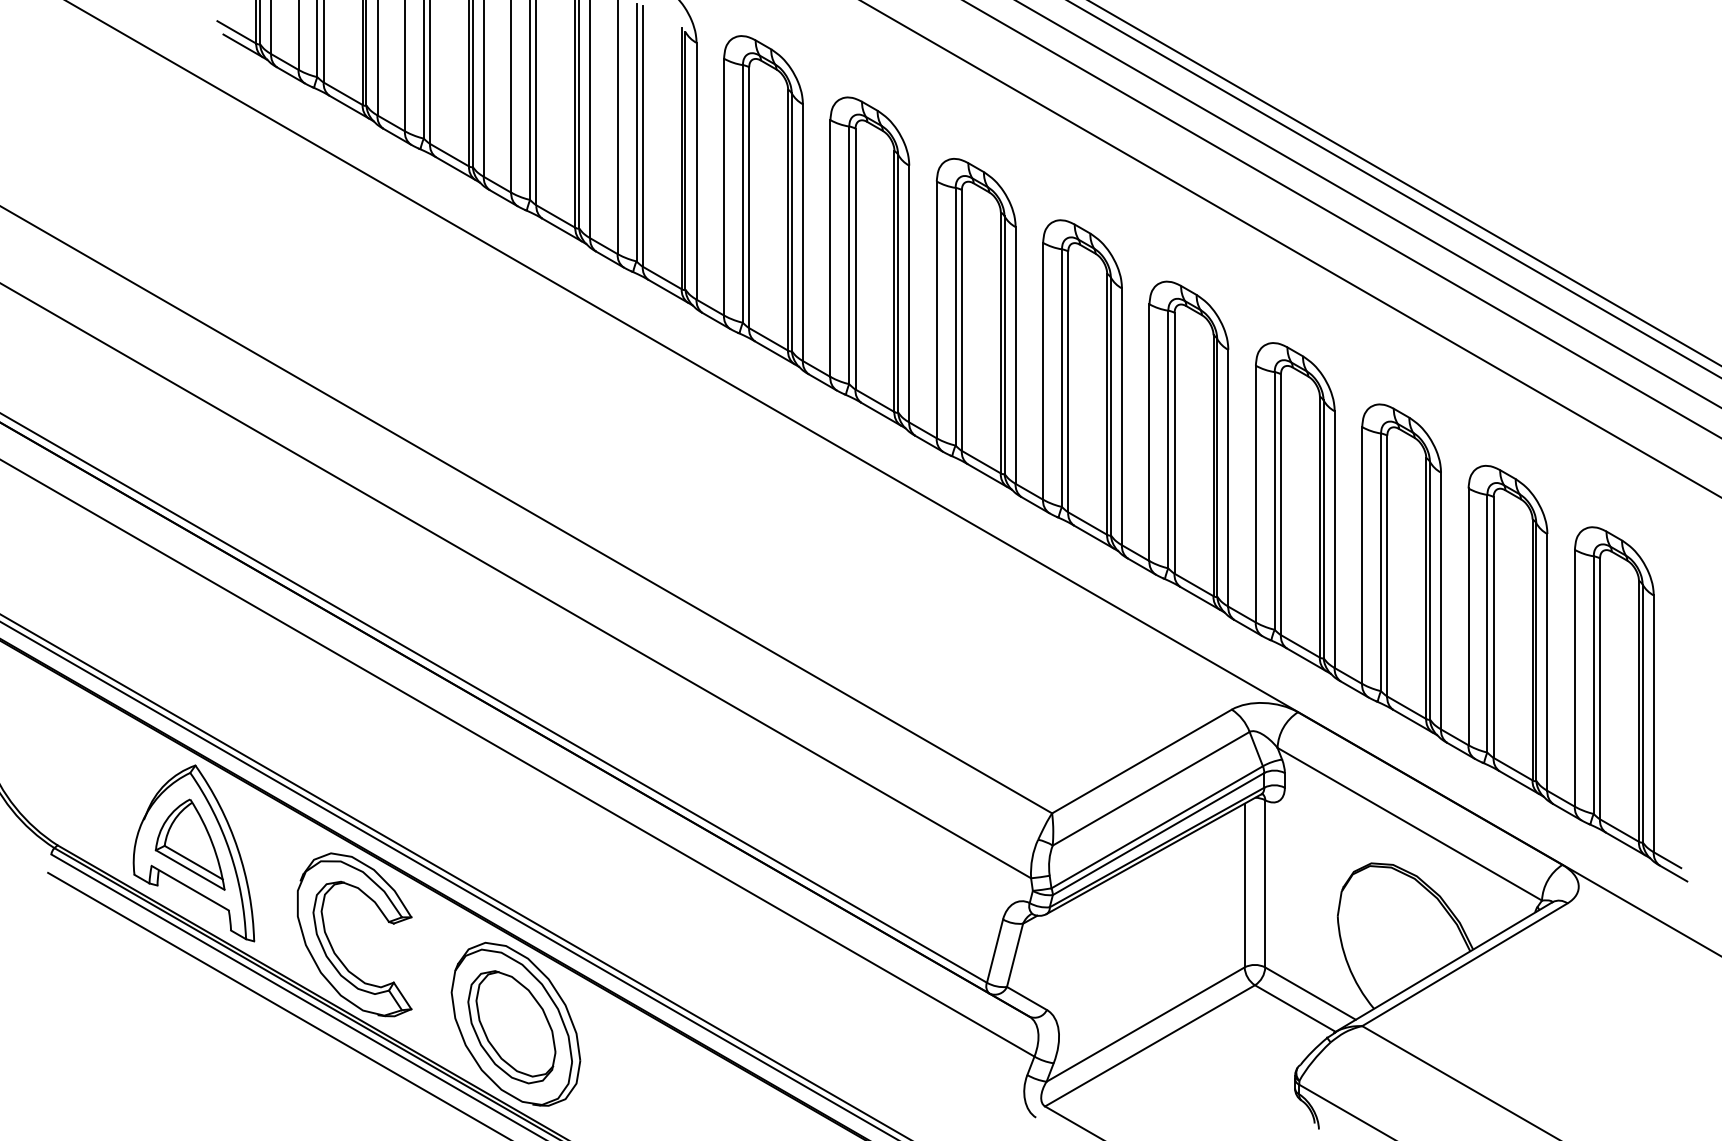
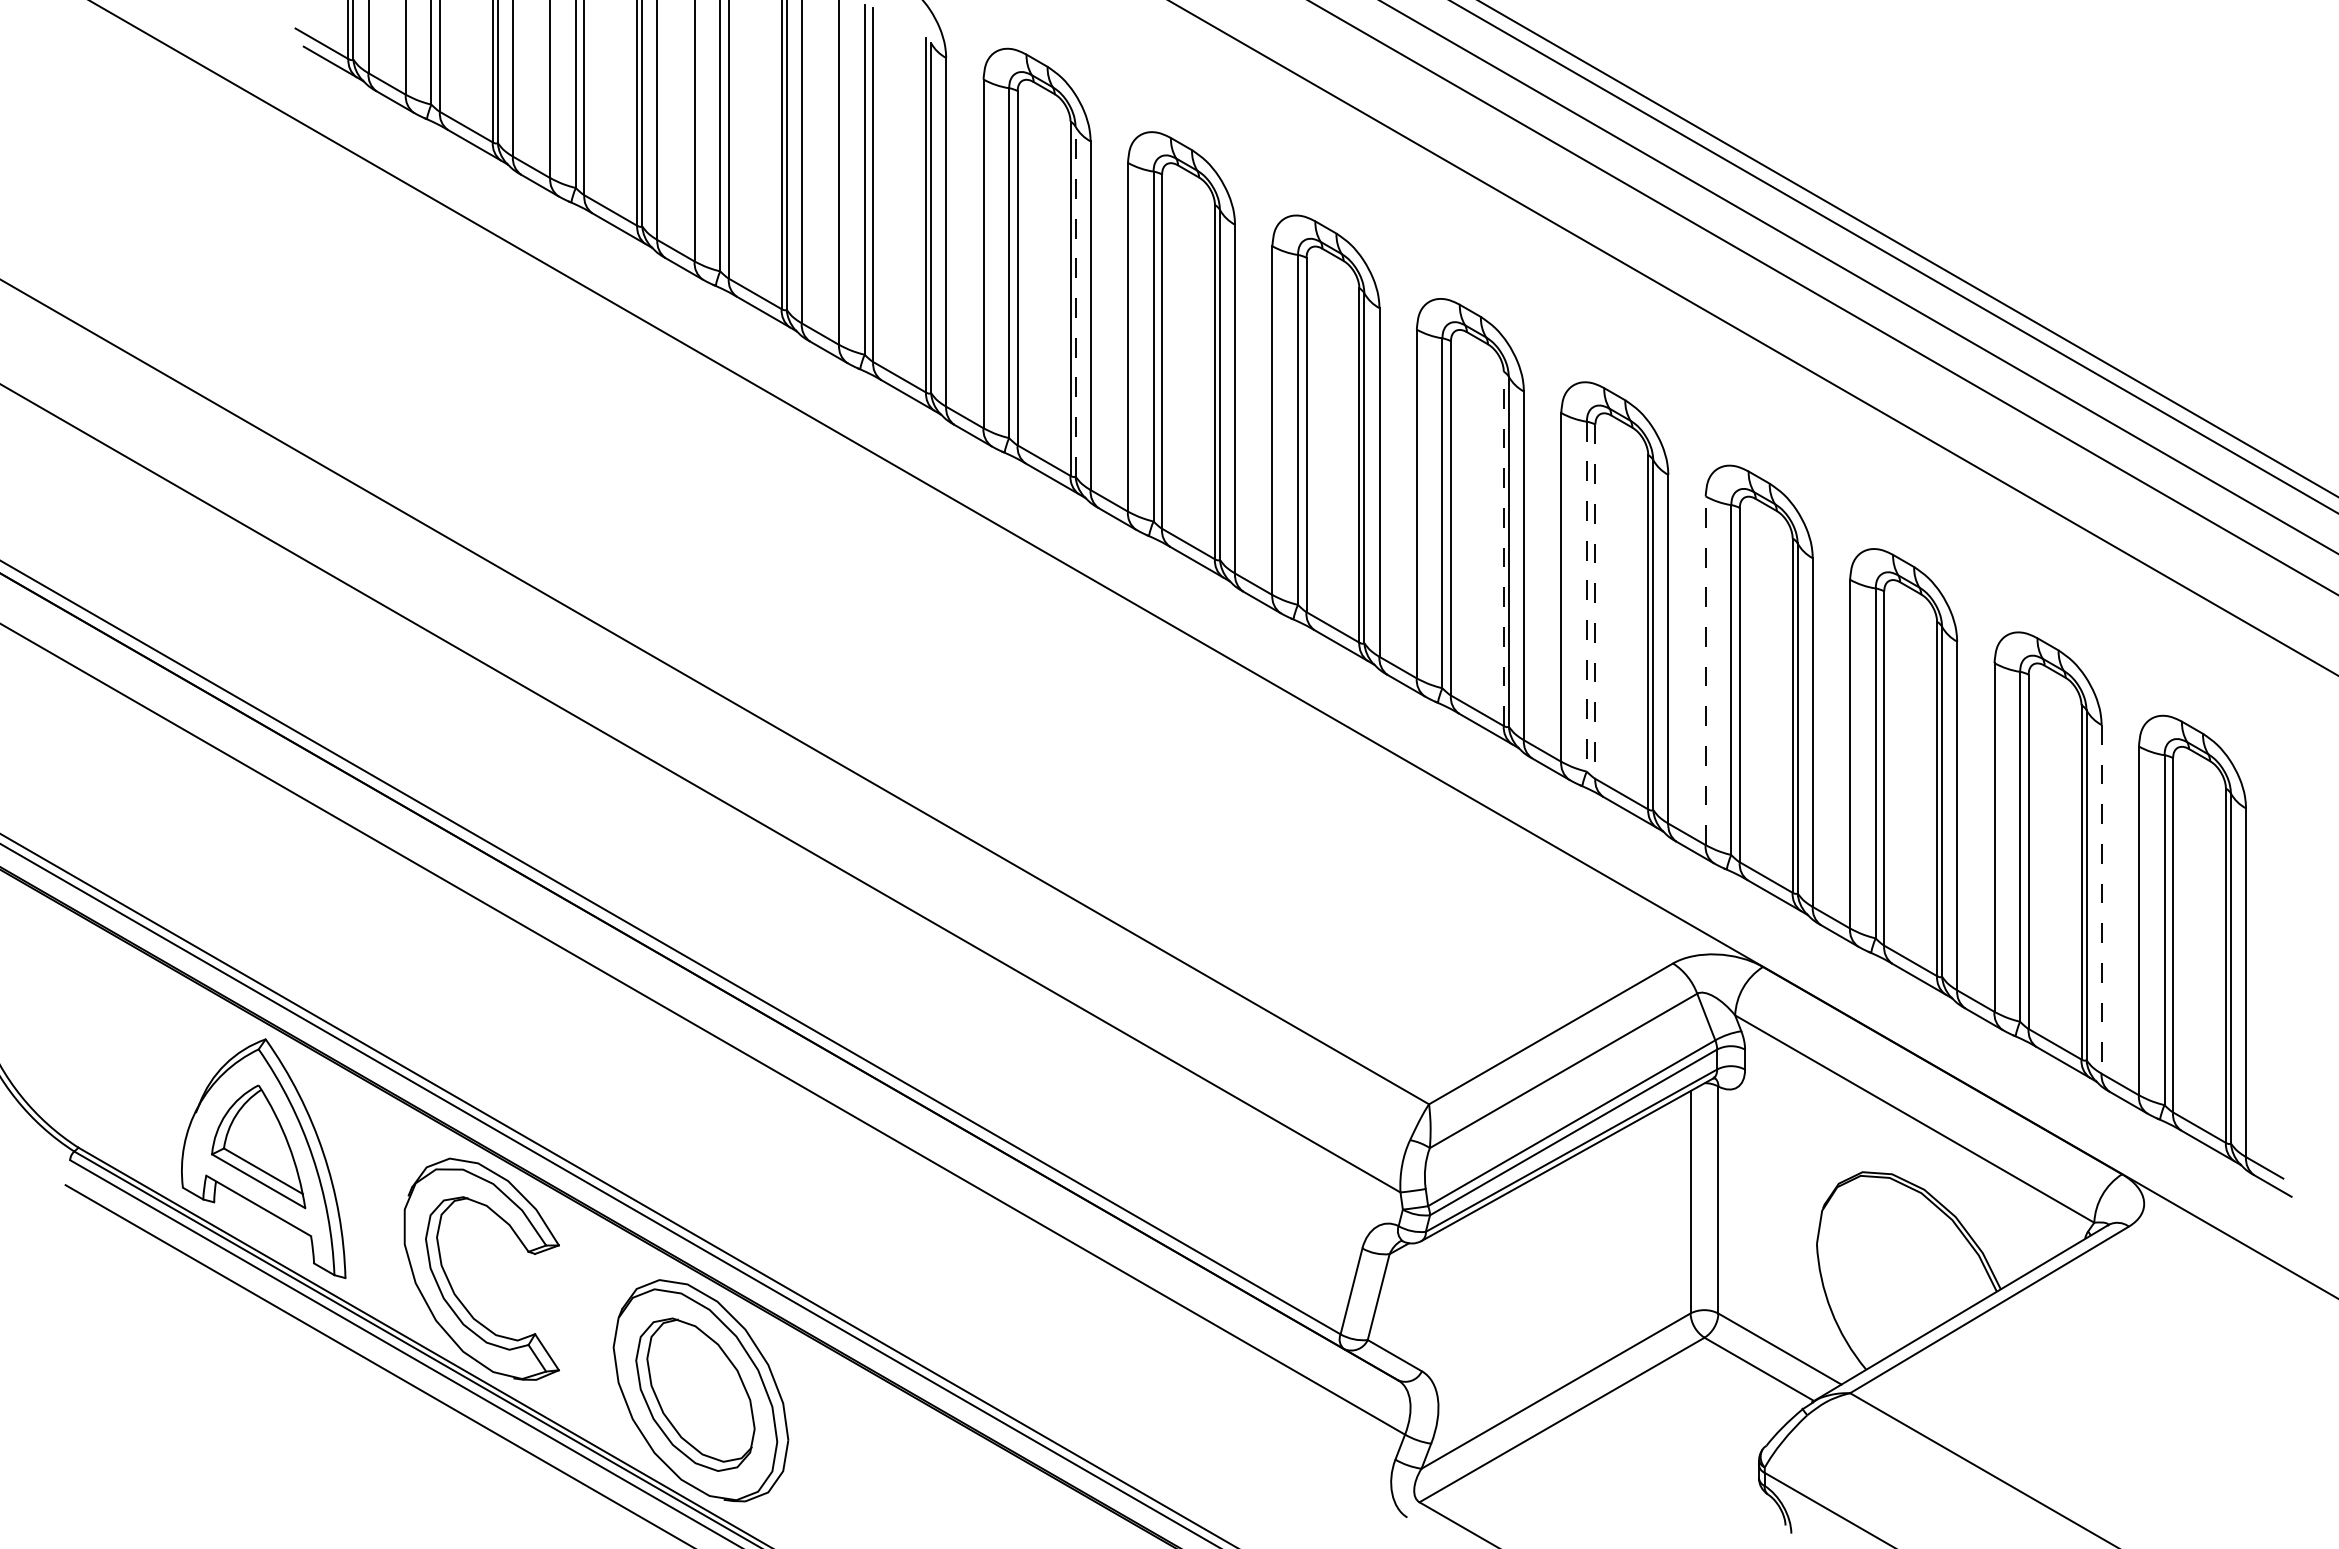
line: (791, 222) -> (1075, 301), solid -> dashed
line: (1106, 404) -> (1503, 548), solid -> dashed
line: (1168, 439) -> (1586, 596), solid -> dashed
line: (1174, 443) -> (1595, 602), solid -> dashed
line: (1255, 493) -> (1705, 670), solid -> dashed
line: (1547, 662) -> (2101, 899), solid -> dashed

